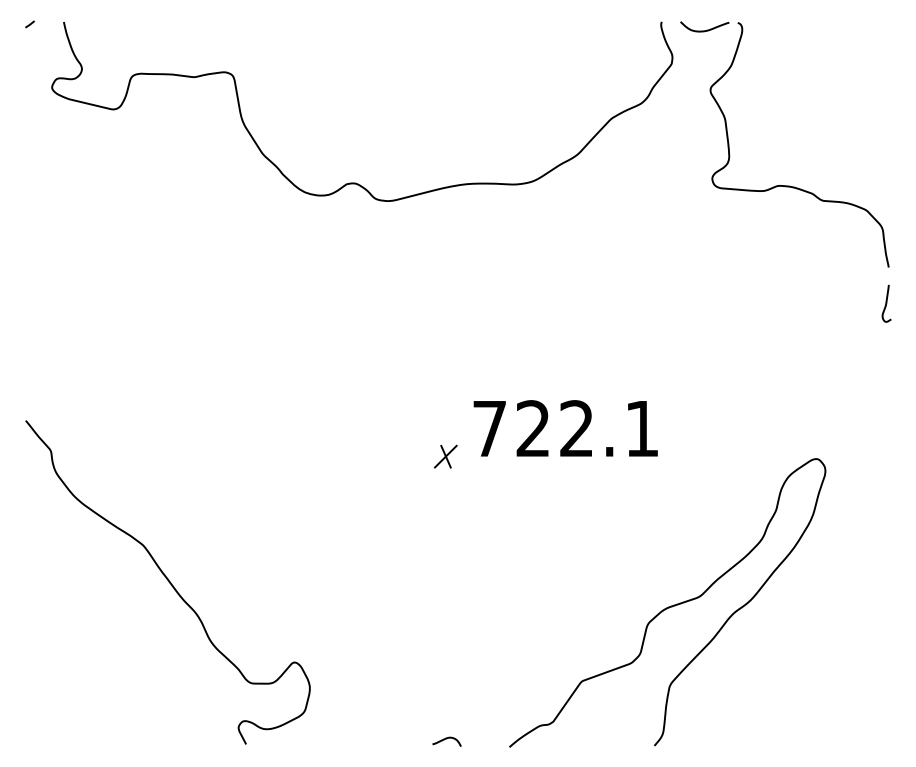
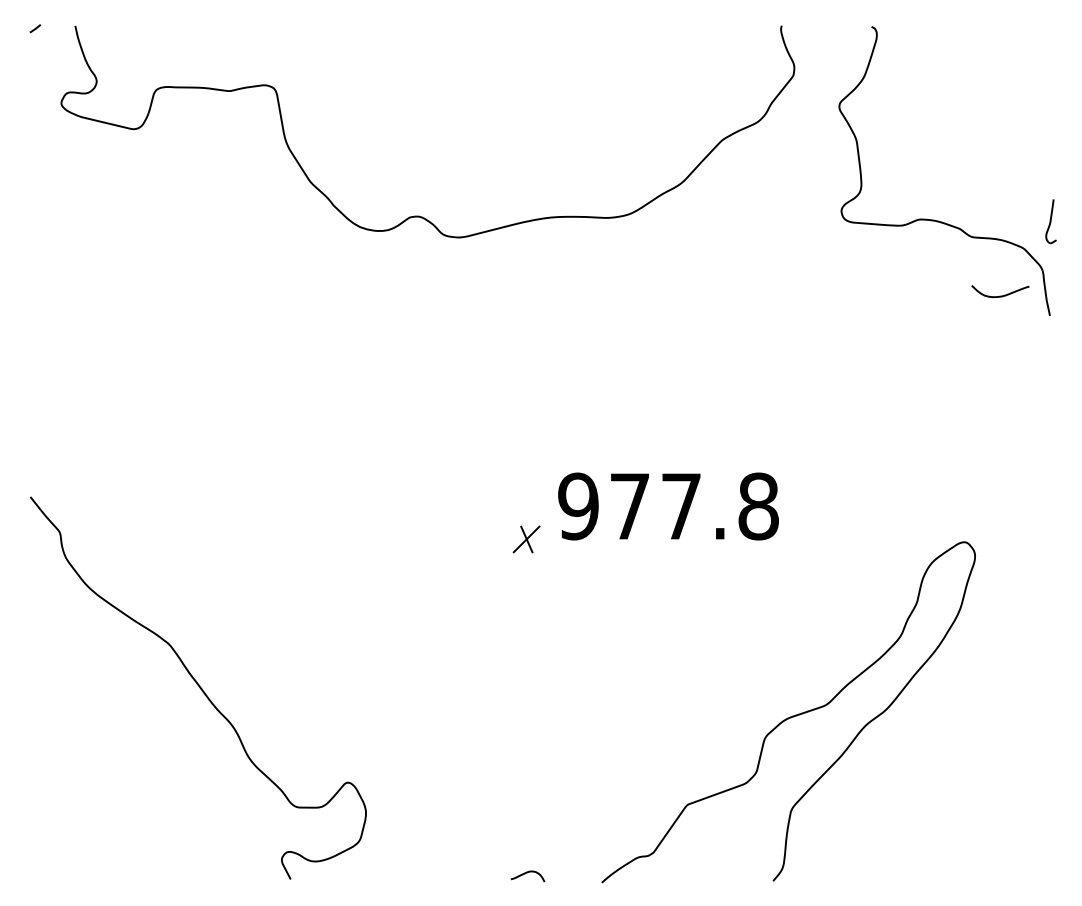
curve: (704, 30) -> (1000, 295), moved
curve: (886, 303) -> (1050, 221), moved
text: (565, 428) -> (668, 506), 722.1 -> 977.8

